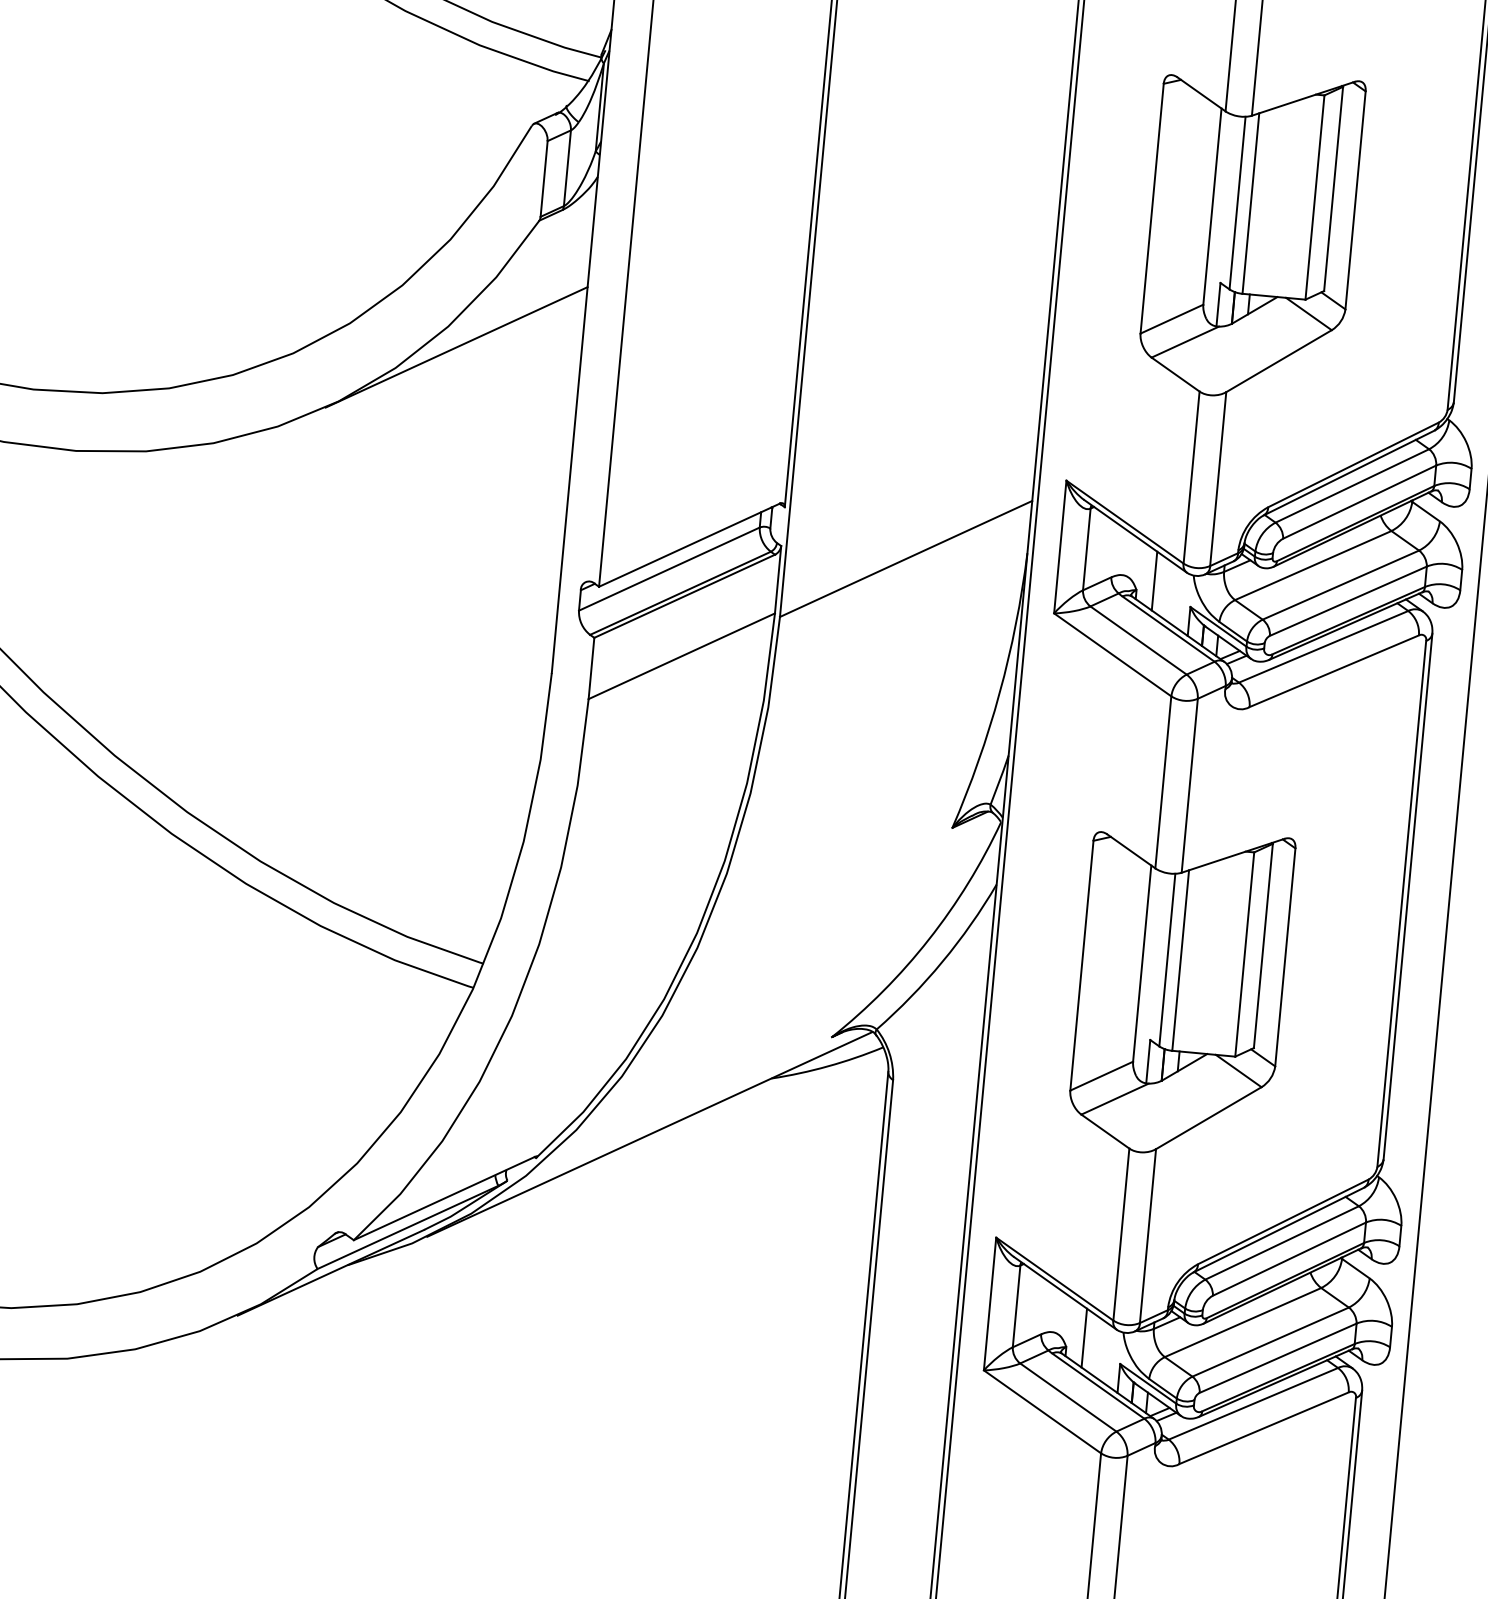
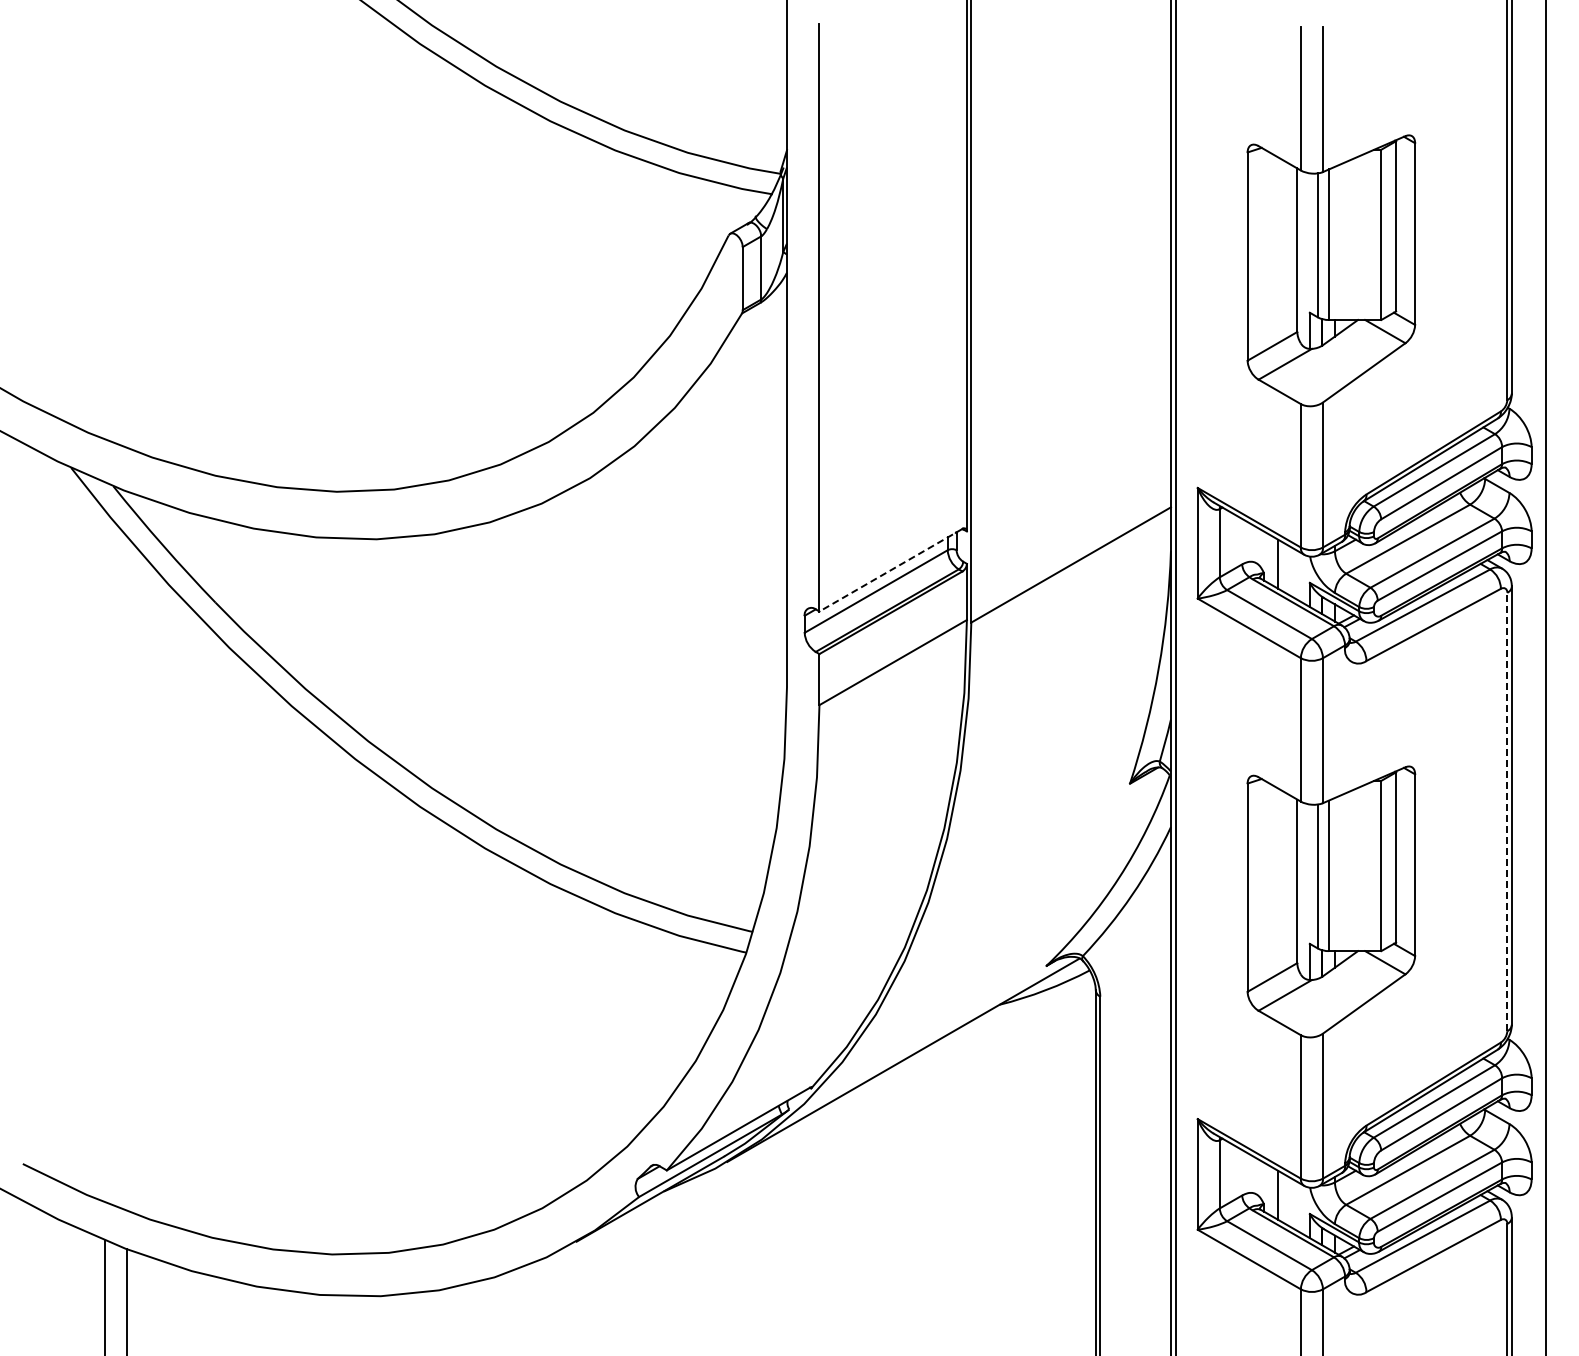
line: (456, 347) -> (683, 424), removed
line: (688, 545) -> (890, 570), solid -> dashed
line: (1402, 903) -> (1507, 811), solid -> dashed

